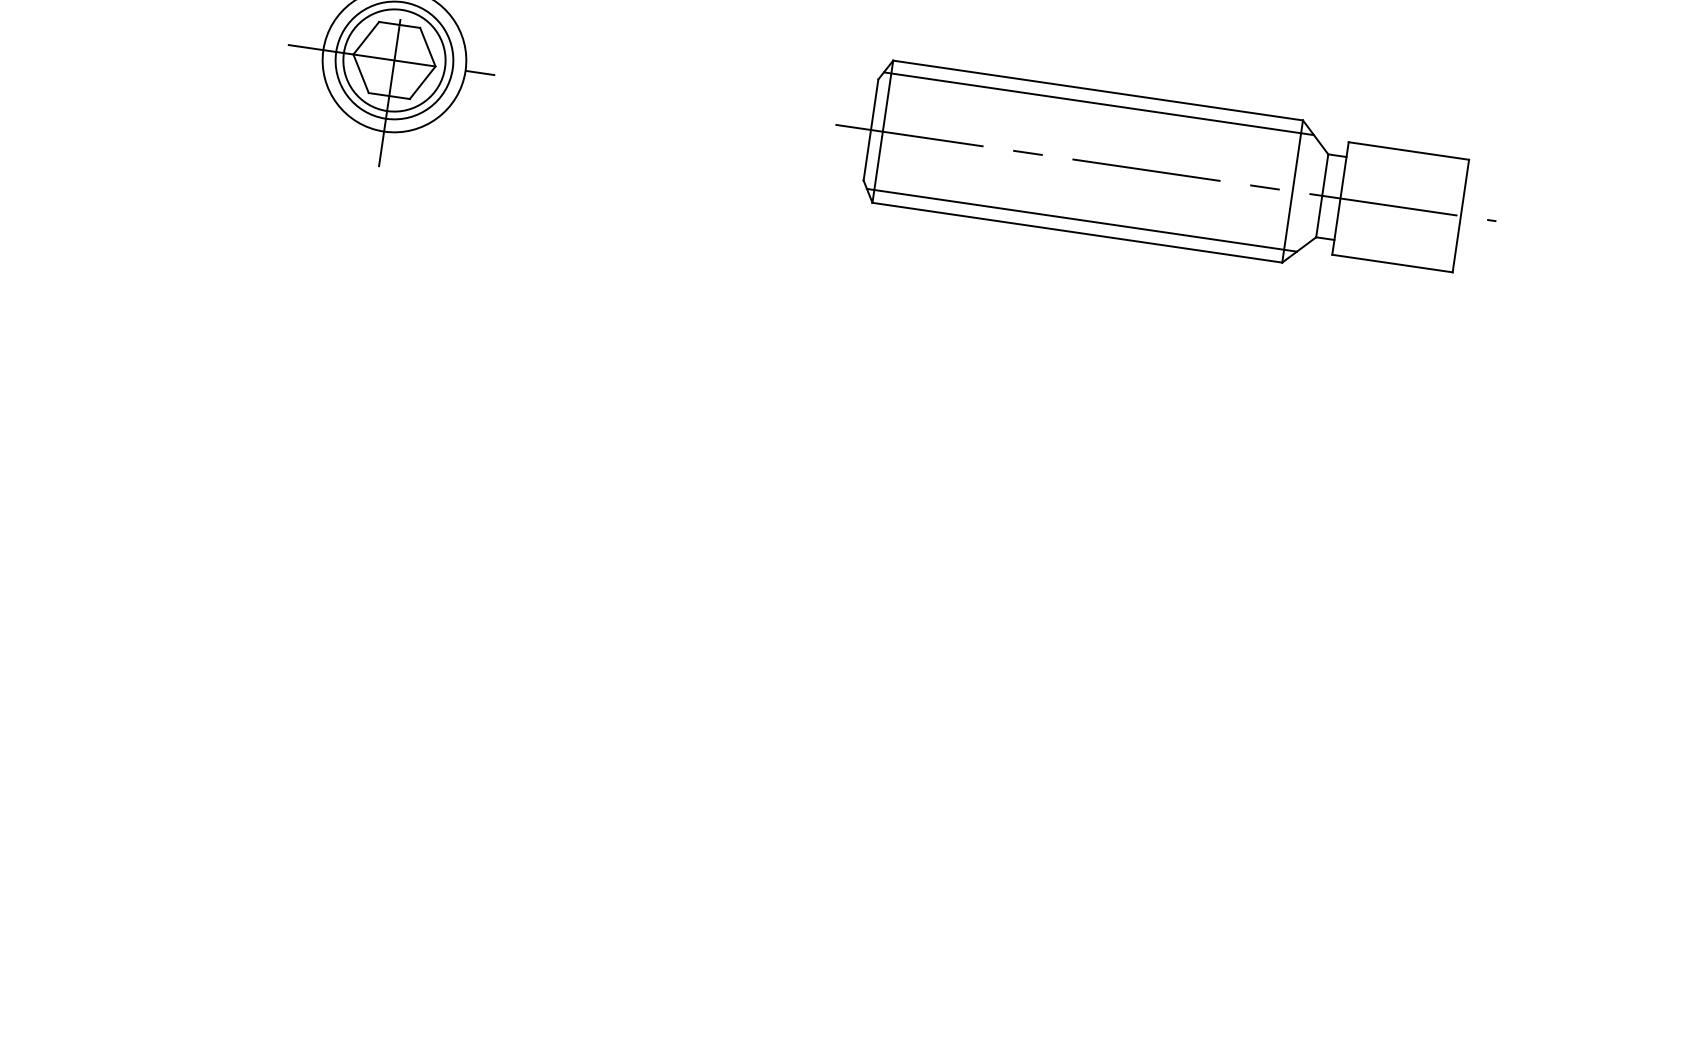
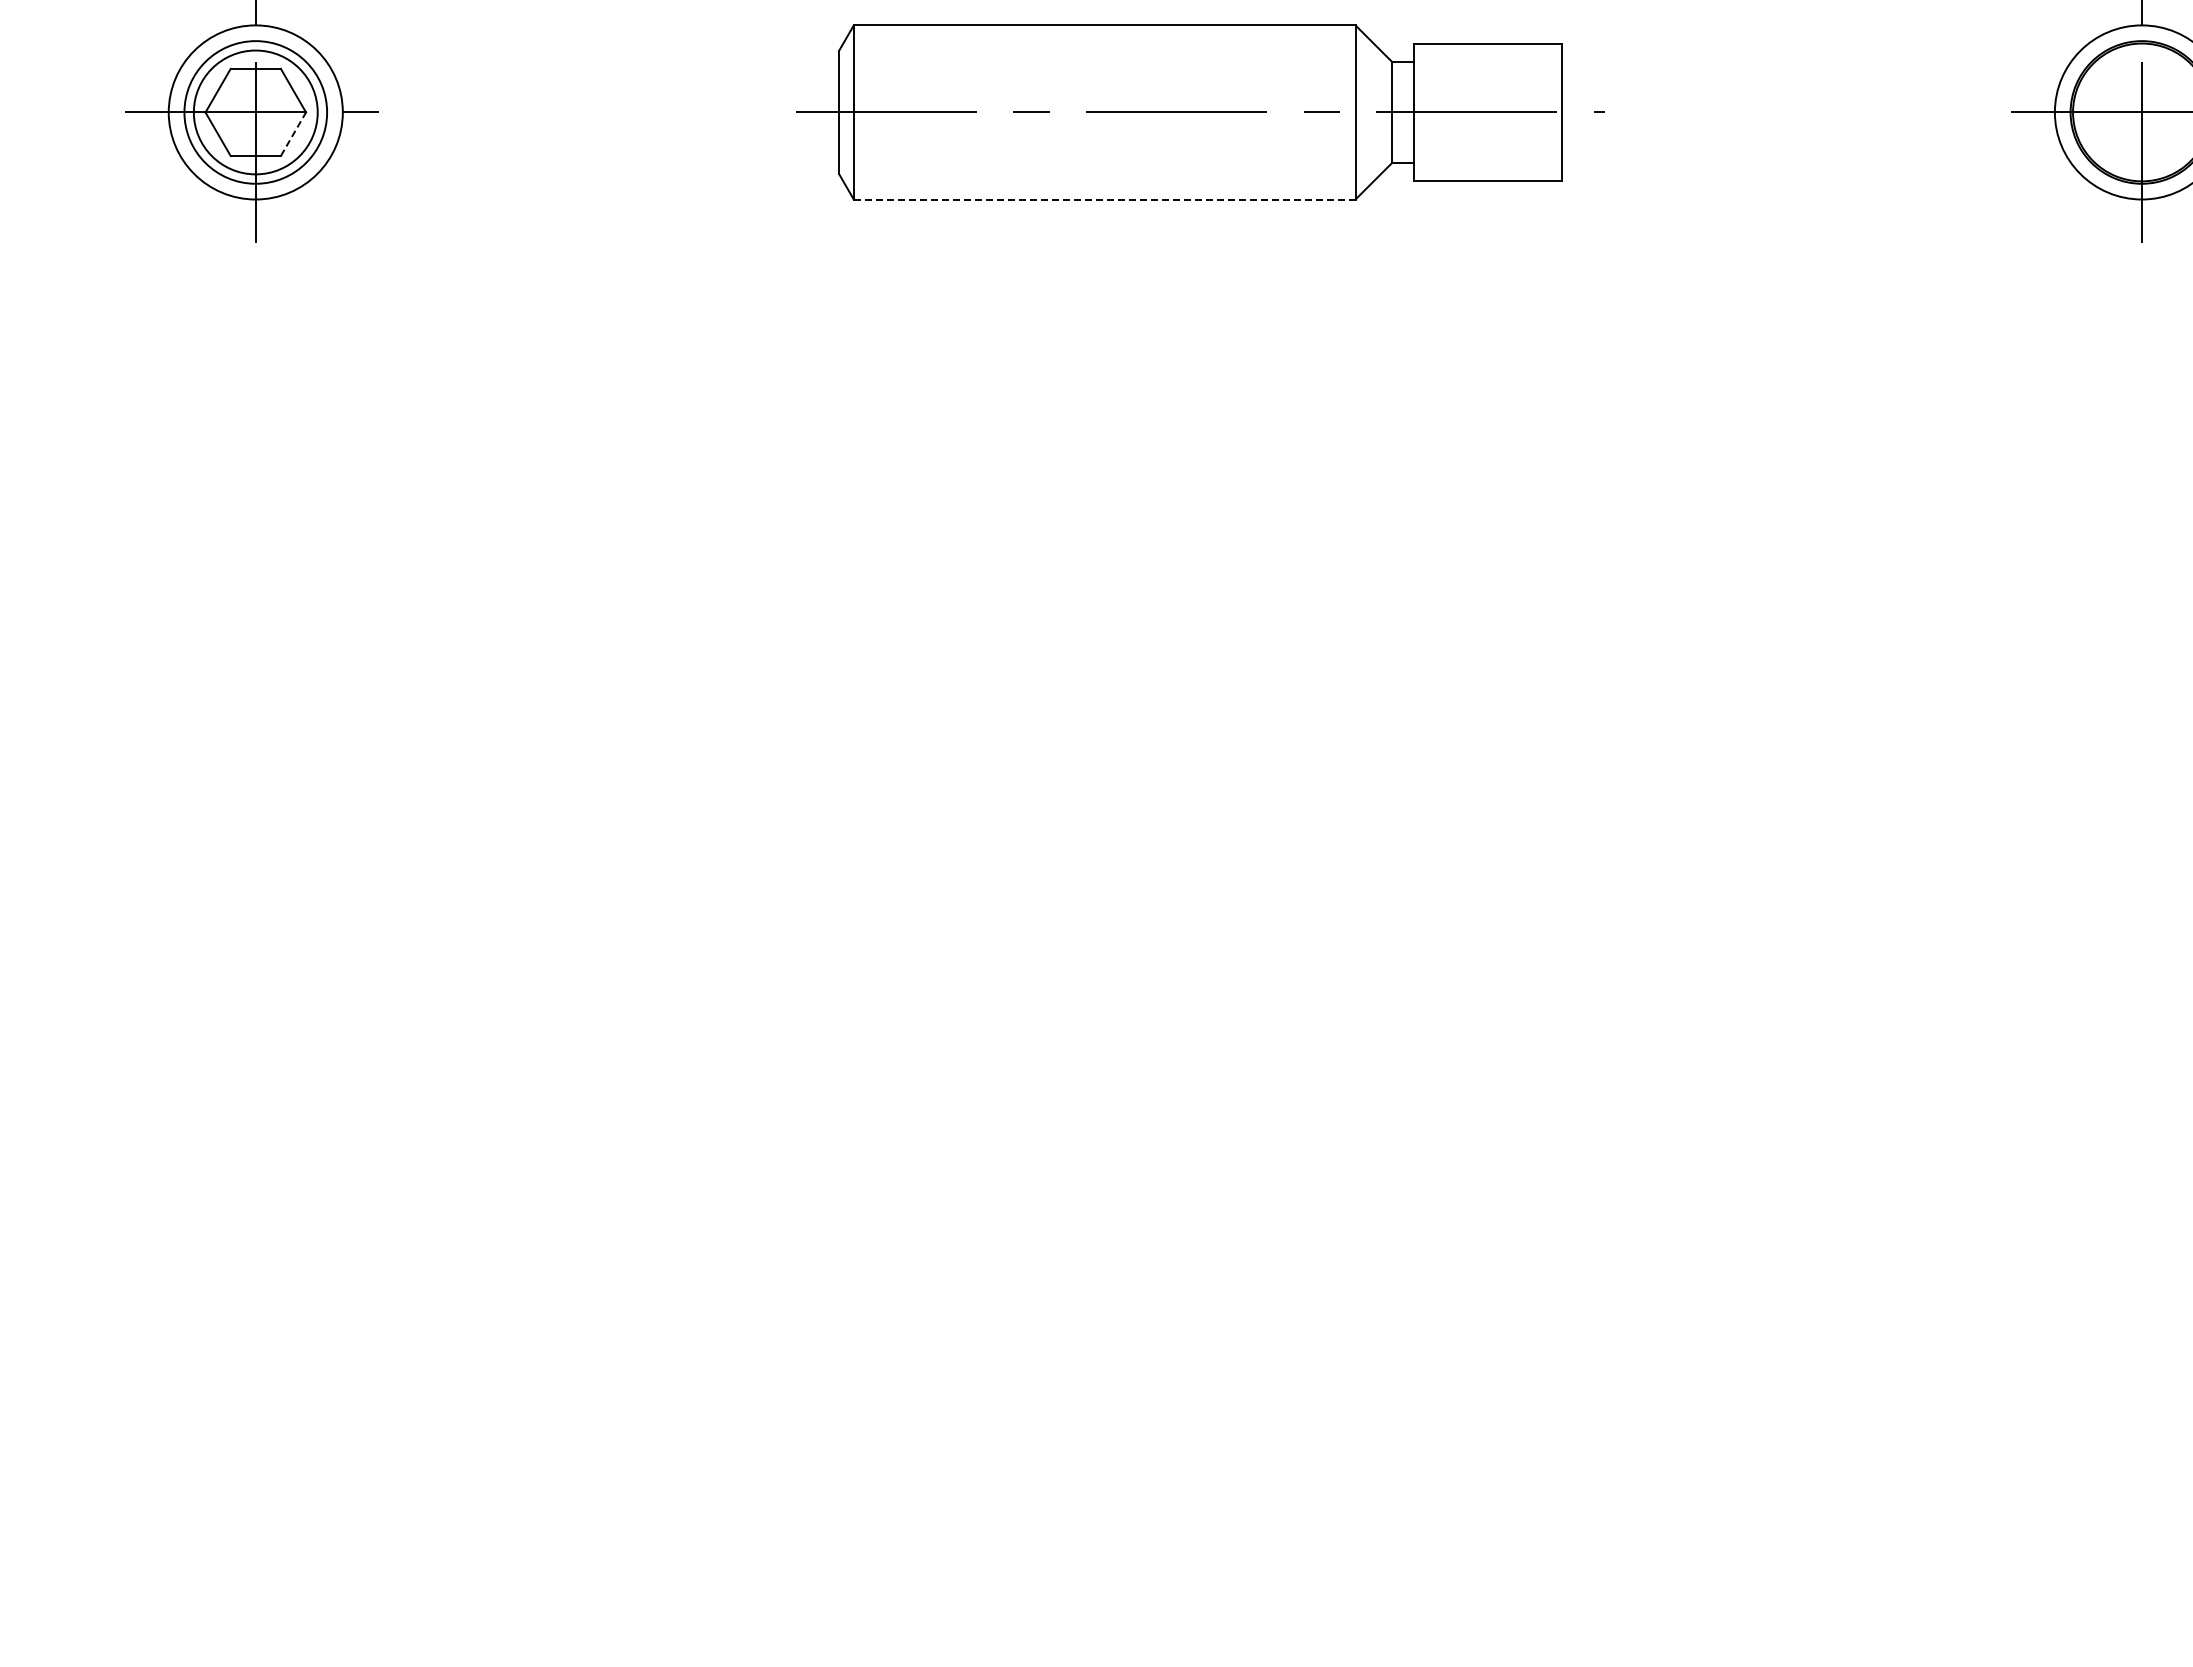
line: (422, 82) -> (293, 133), solid -> dashed
line: (1098, 104) -> (1107, 41), removed
line: (1081, 219) -> (1107, 183), removed
line: (1077, 232) -> (1104, 199), solid -> dashed

